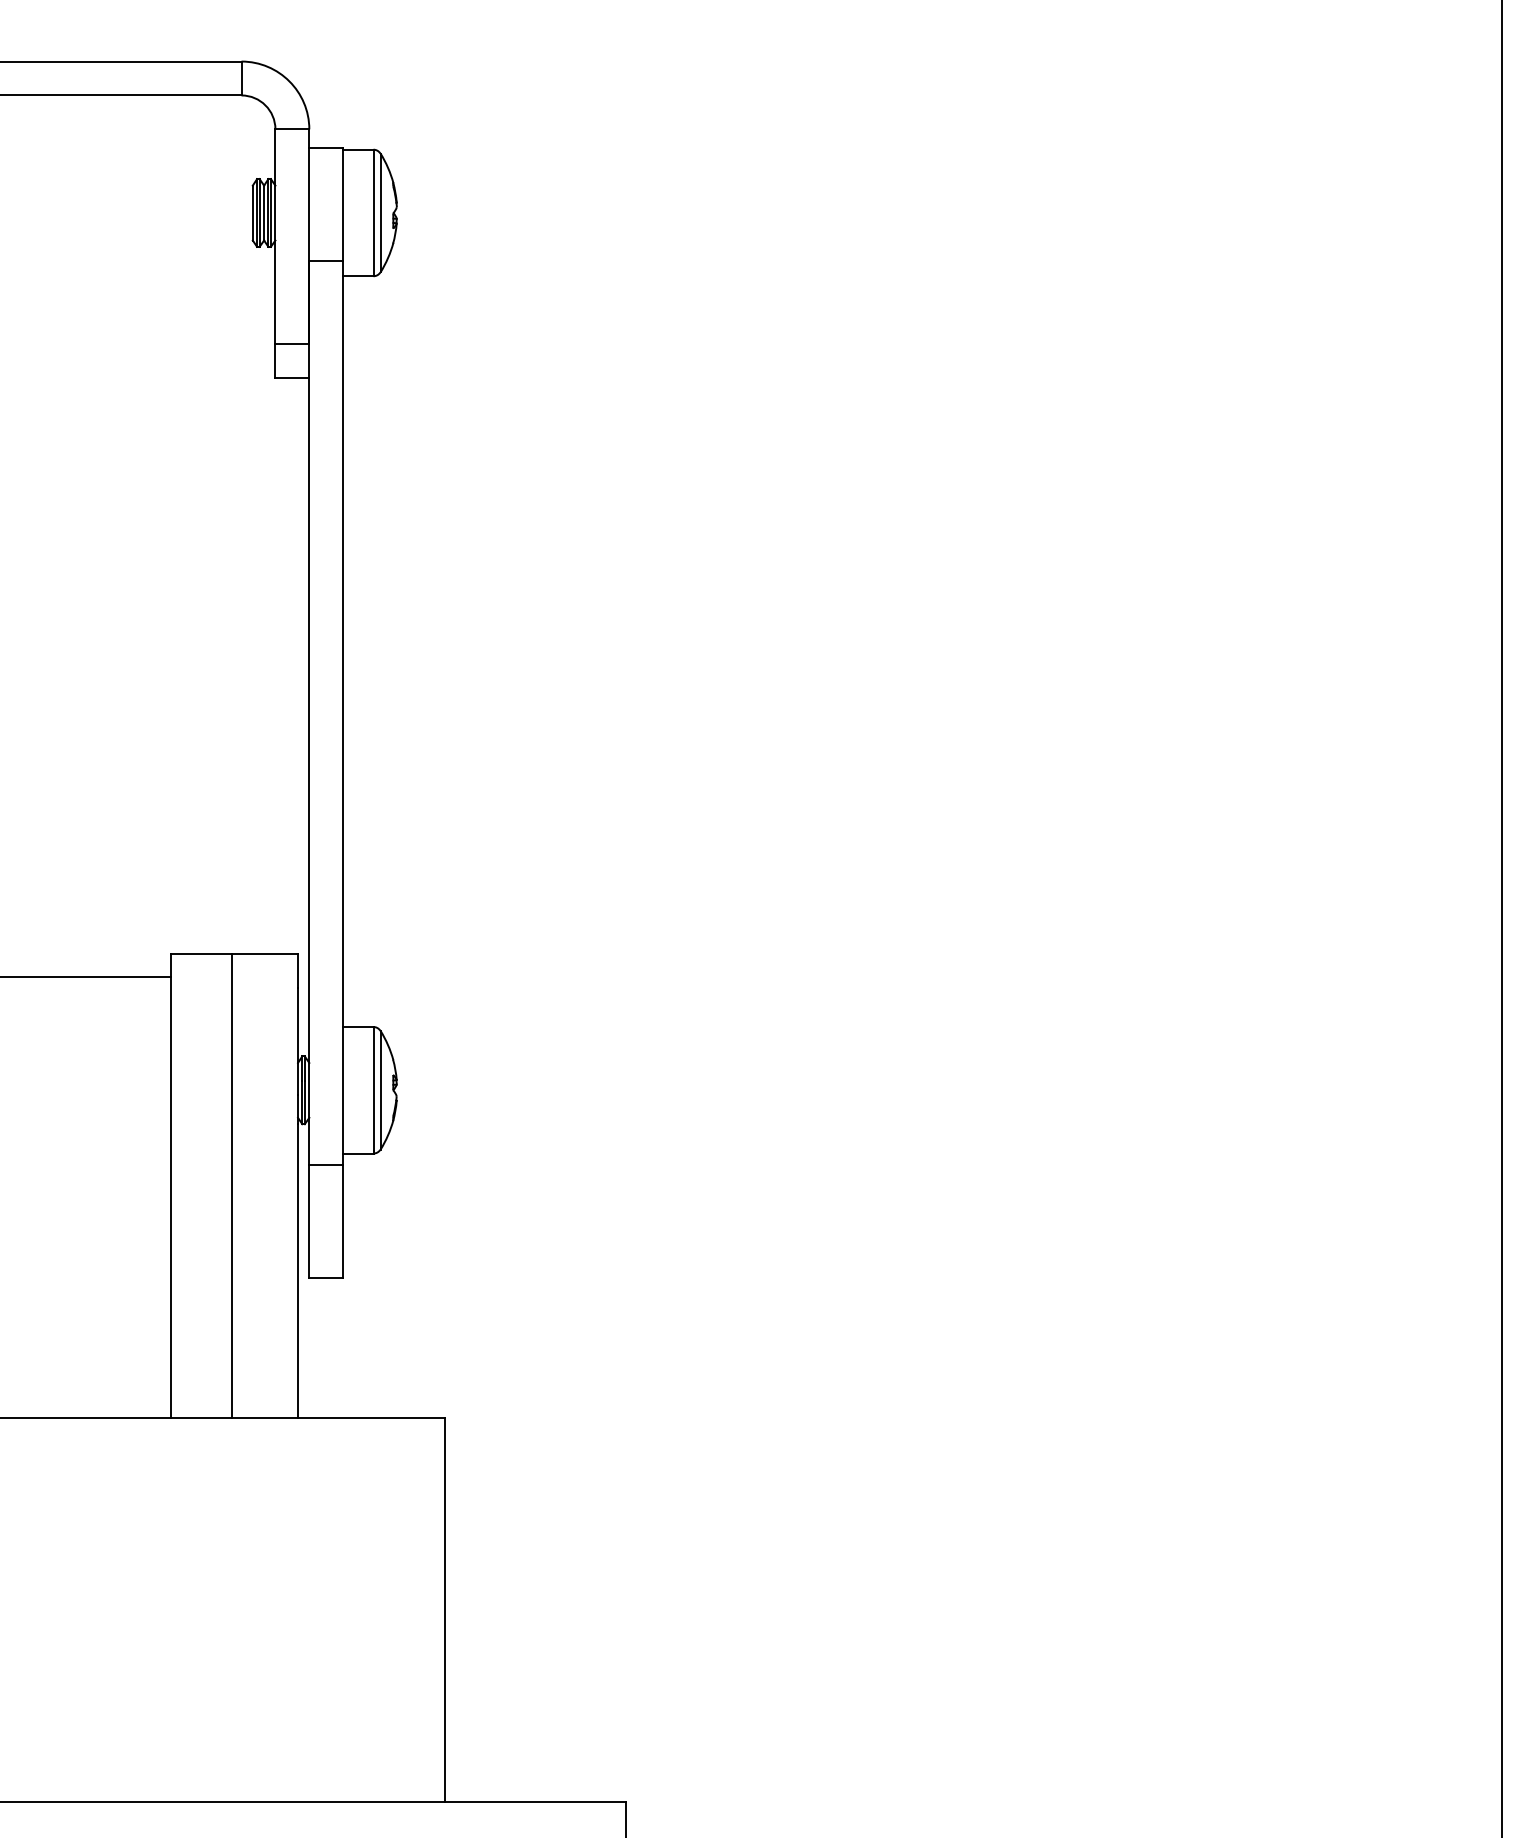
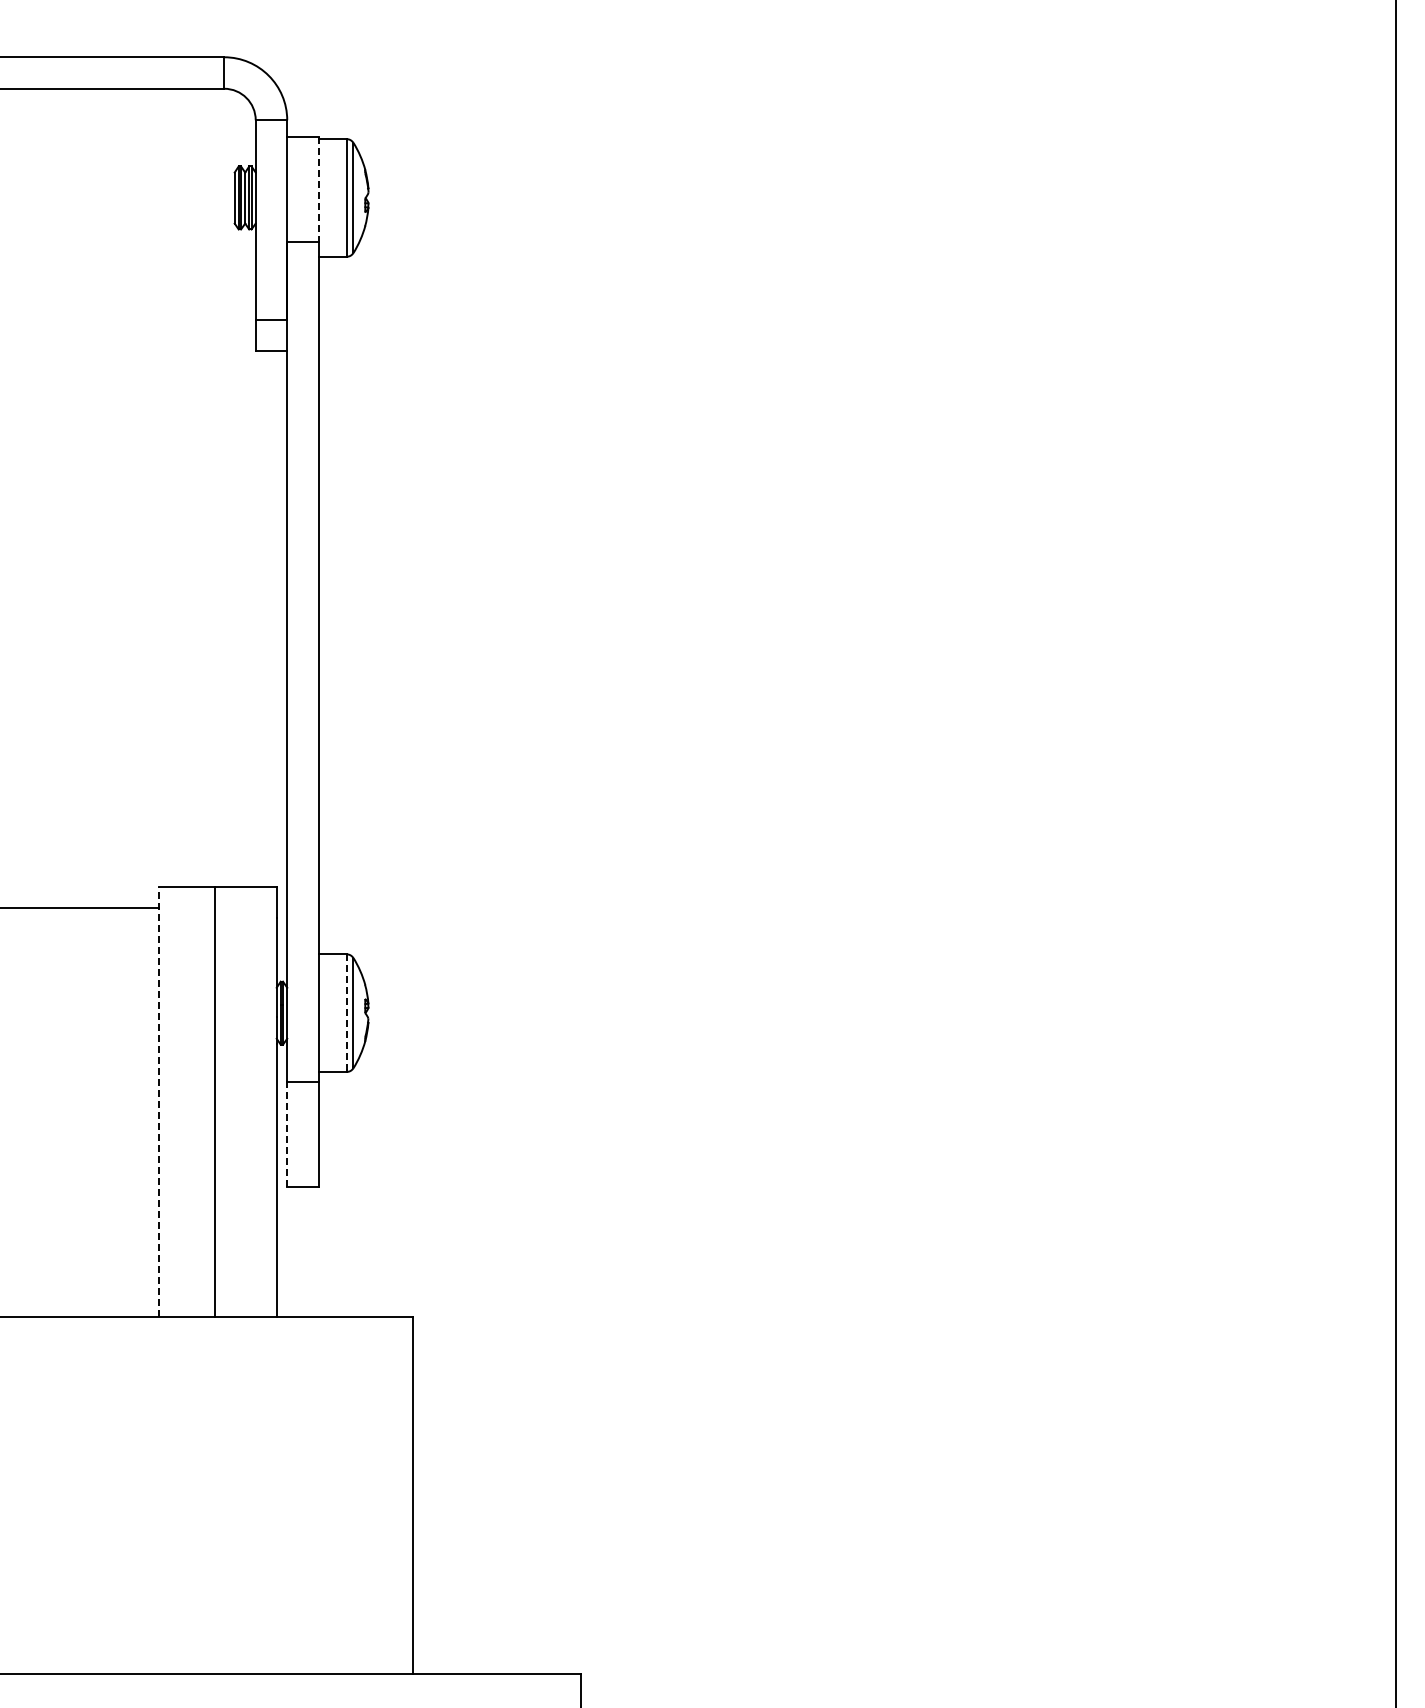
line: (342, 204) -> (318, 190), solid -> dashed
line: (373, 1089) -> (346, 1012), solid -> dashed
line: (171, 1185) -> (159, 1101), solid -> dashed
line: (309, 1220) -> (287, 1134), solid -> dashed

